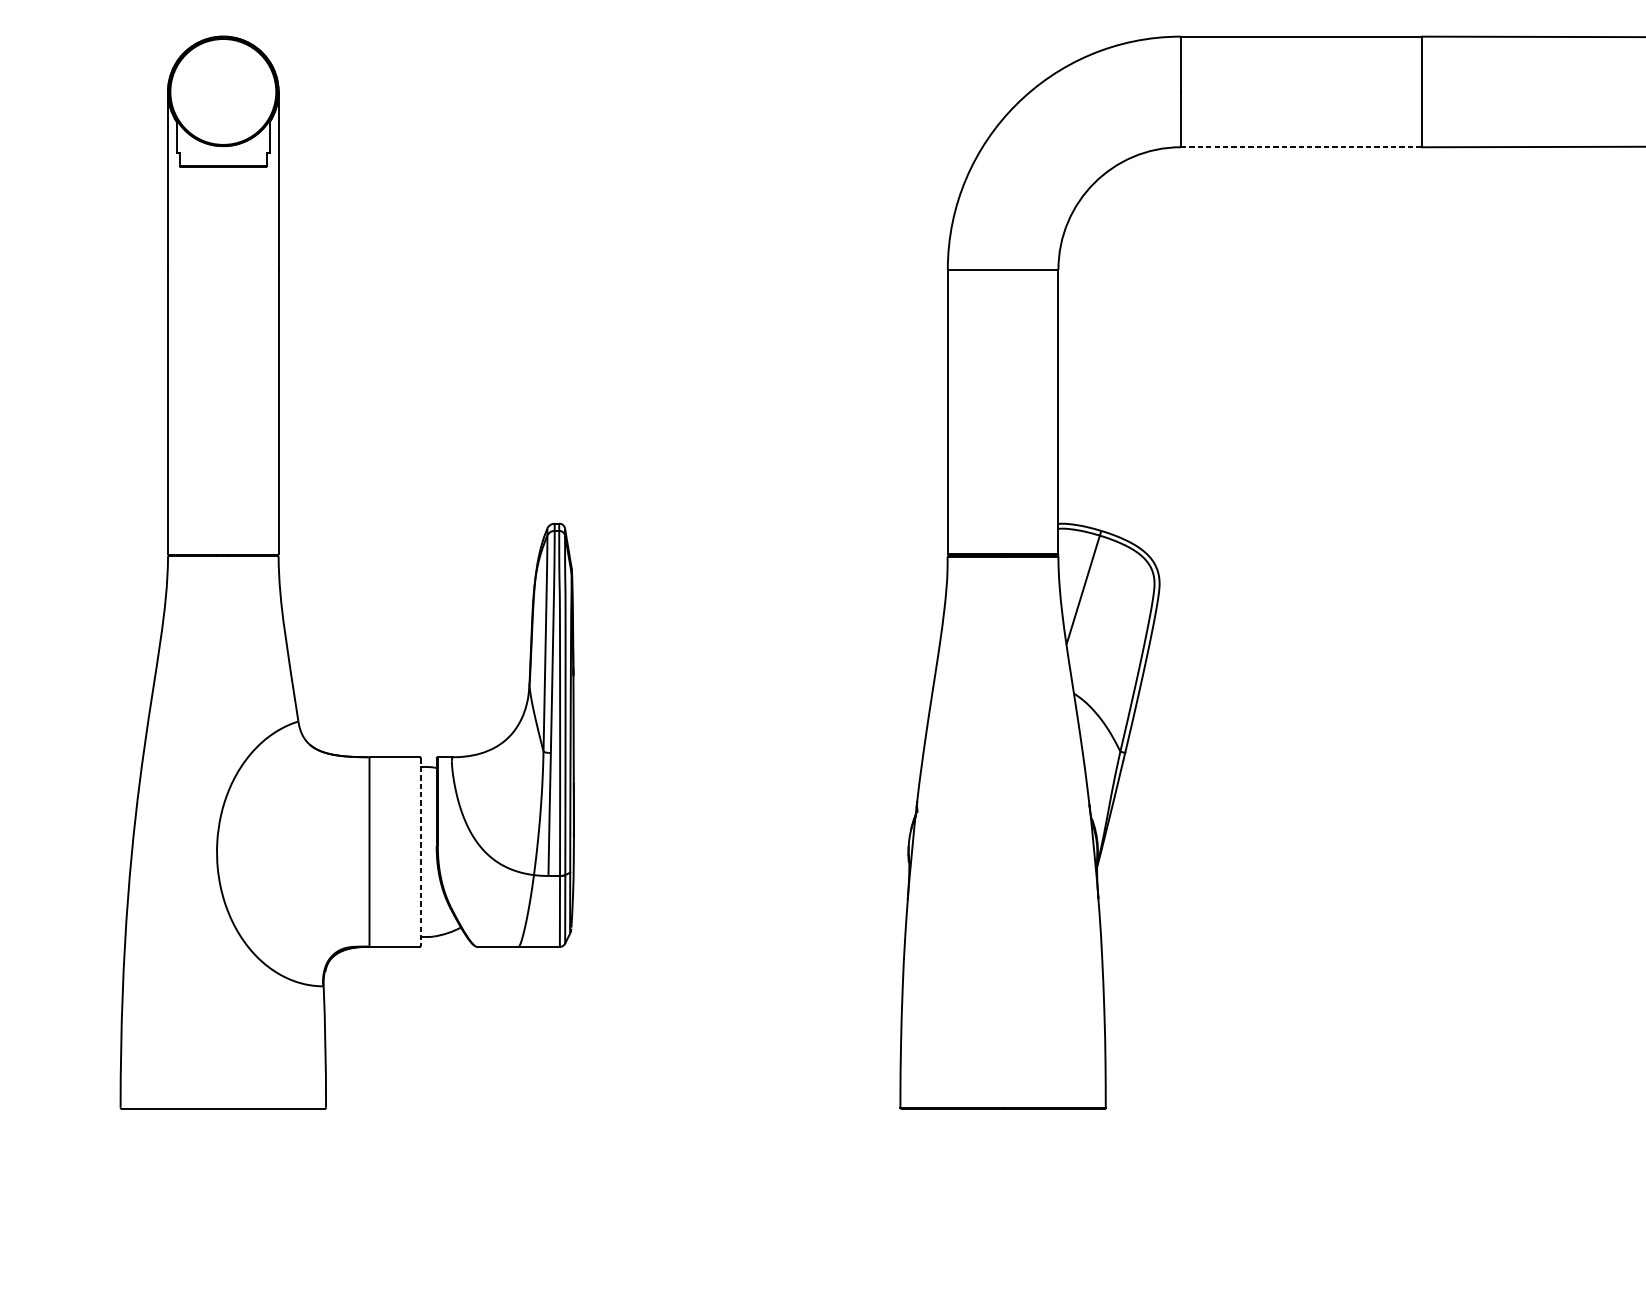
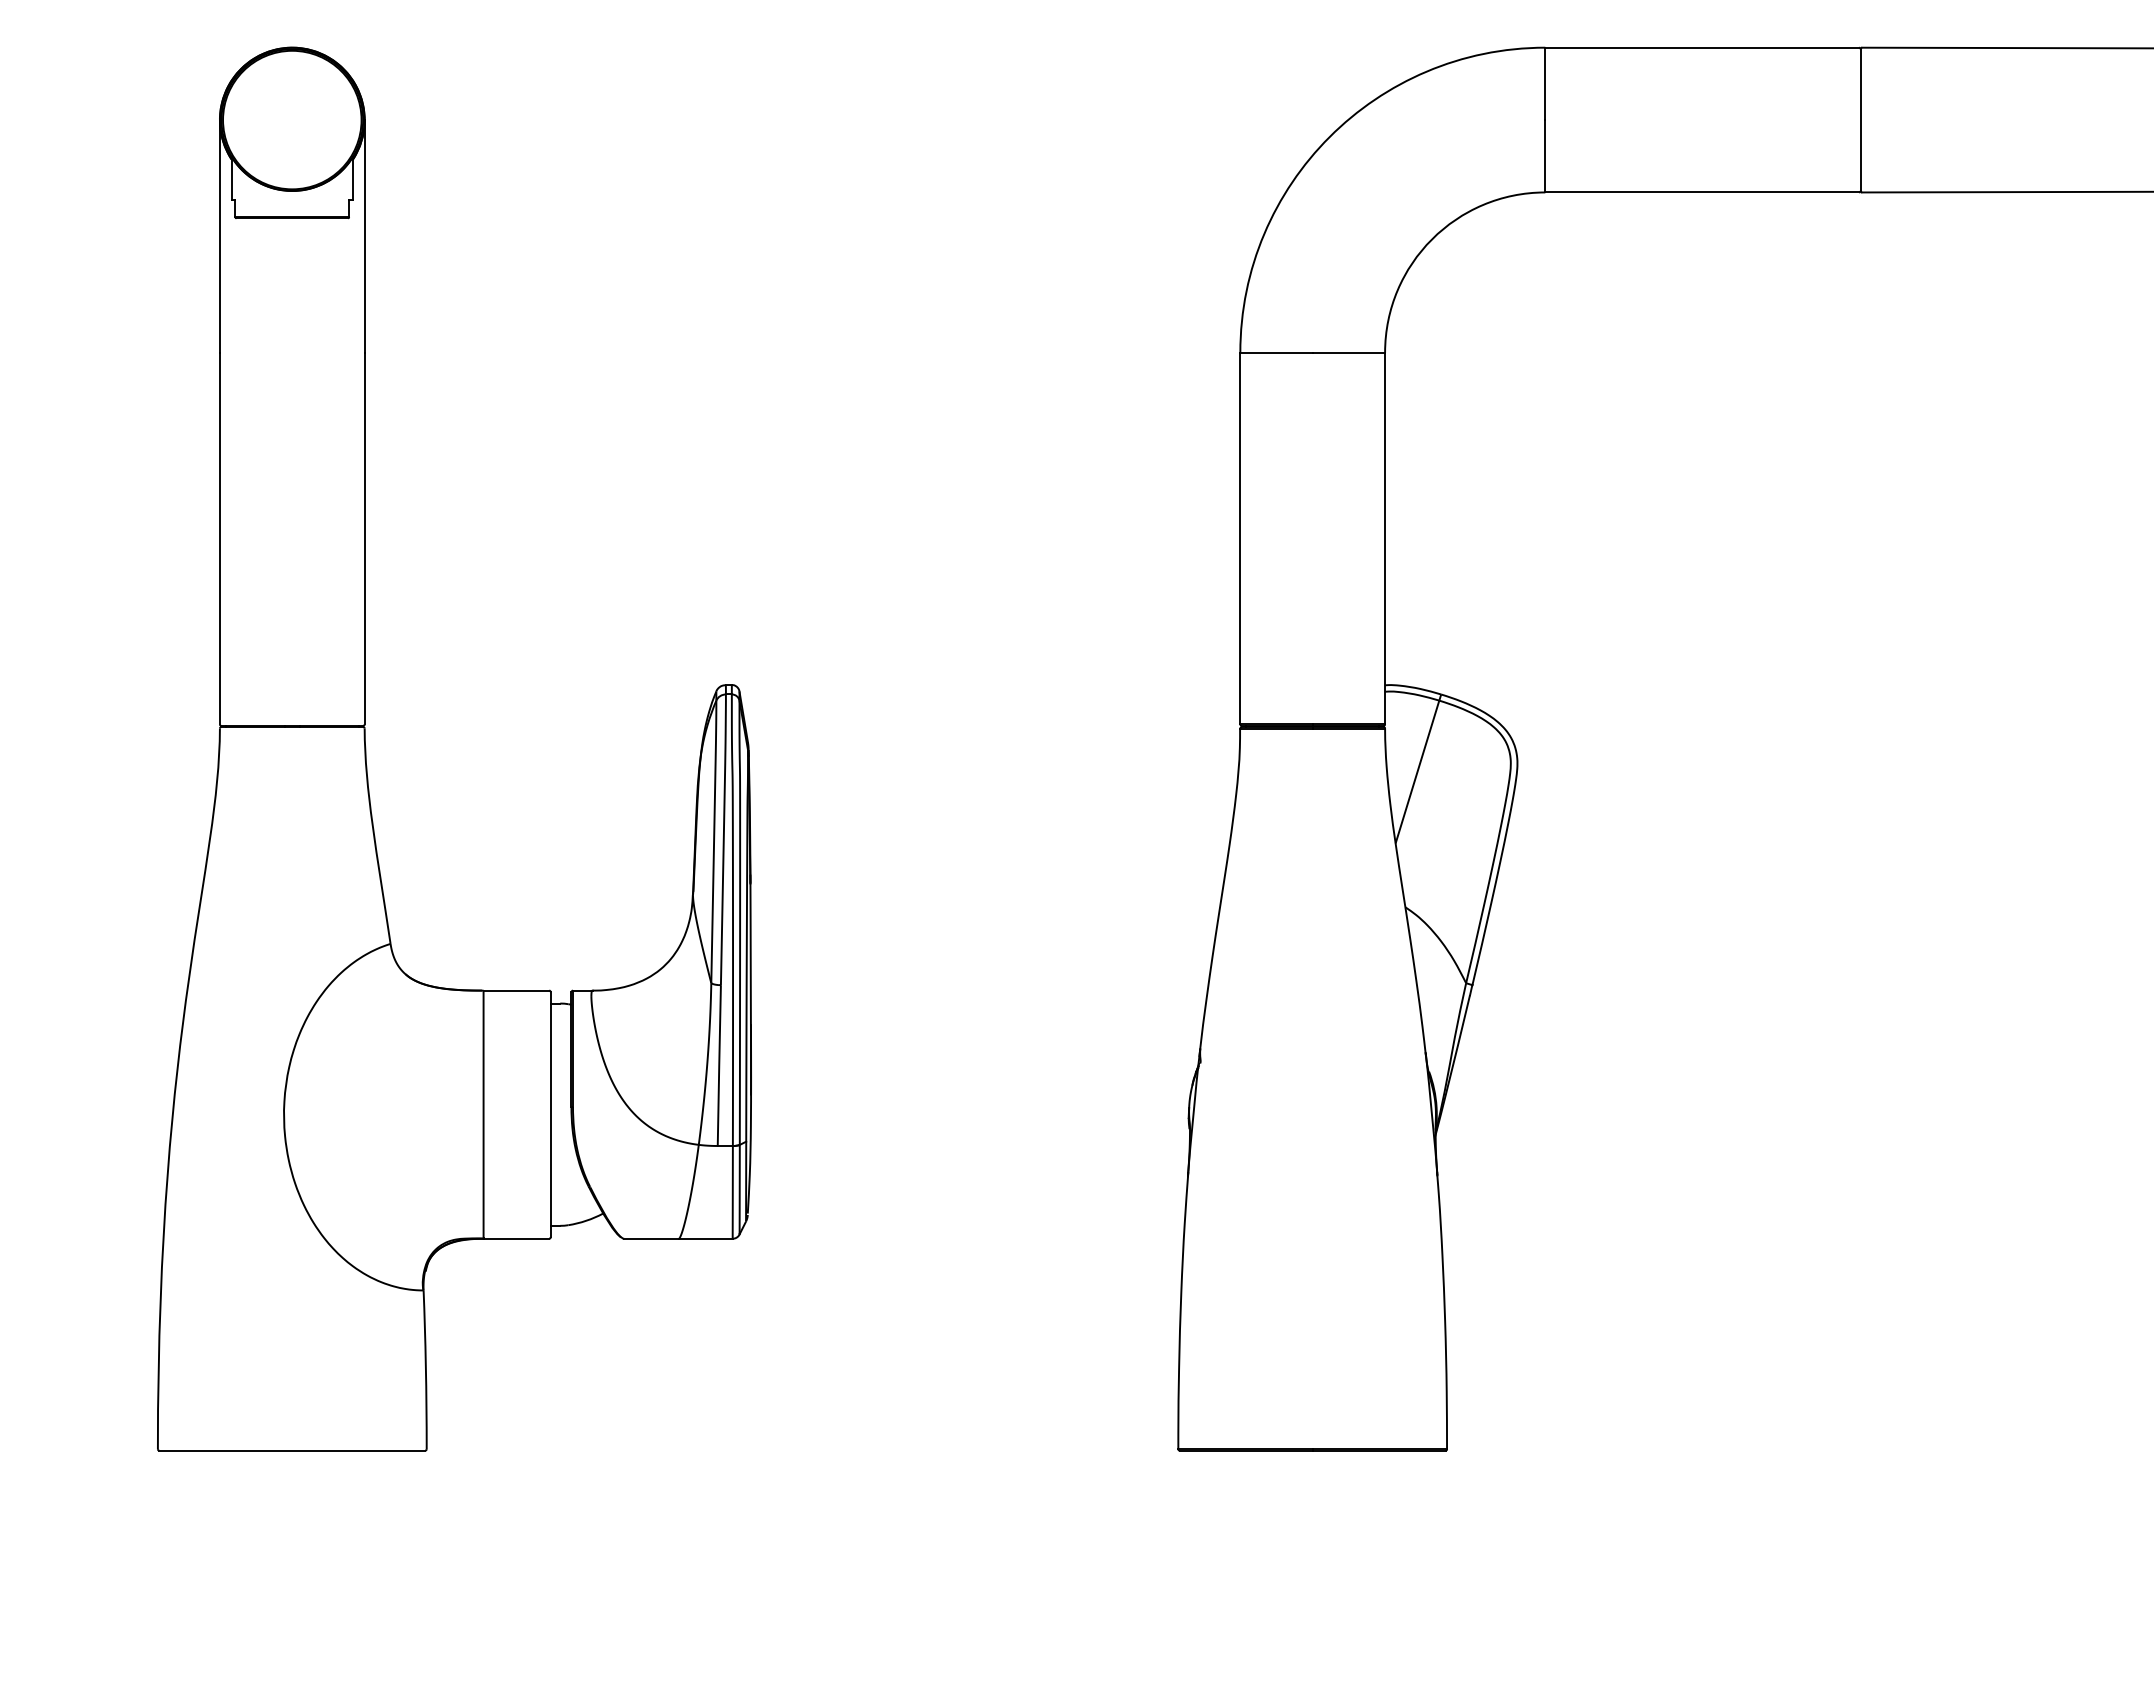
line: (1301, 147) -> (1702, 192), dashed -> solid
line: (420, 851) -> (550, 1114), dashed -> solid

